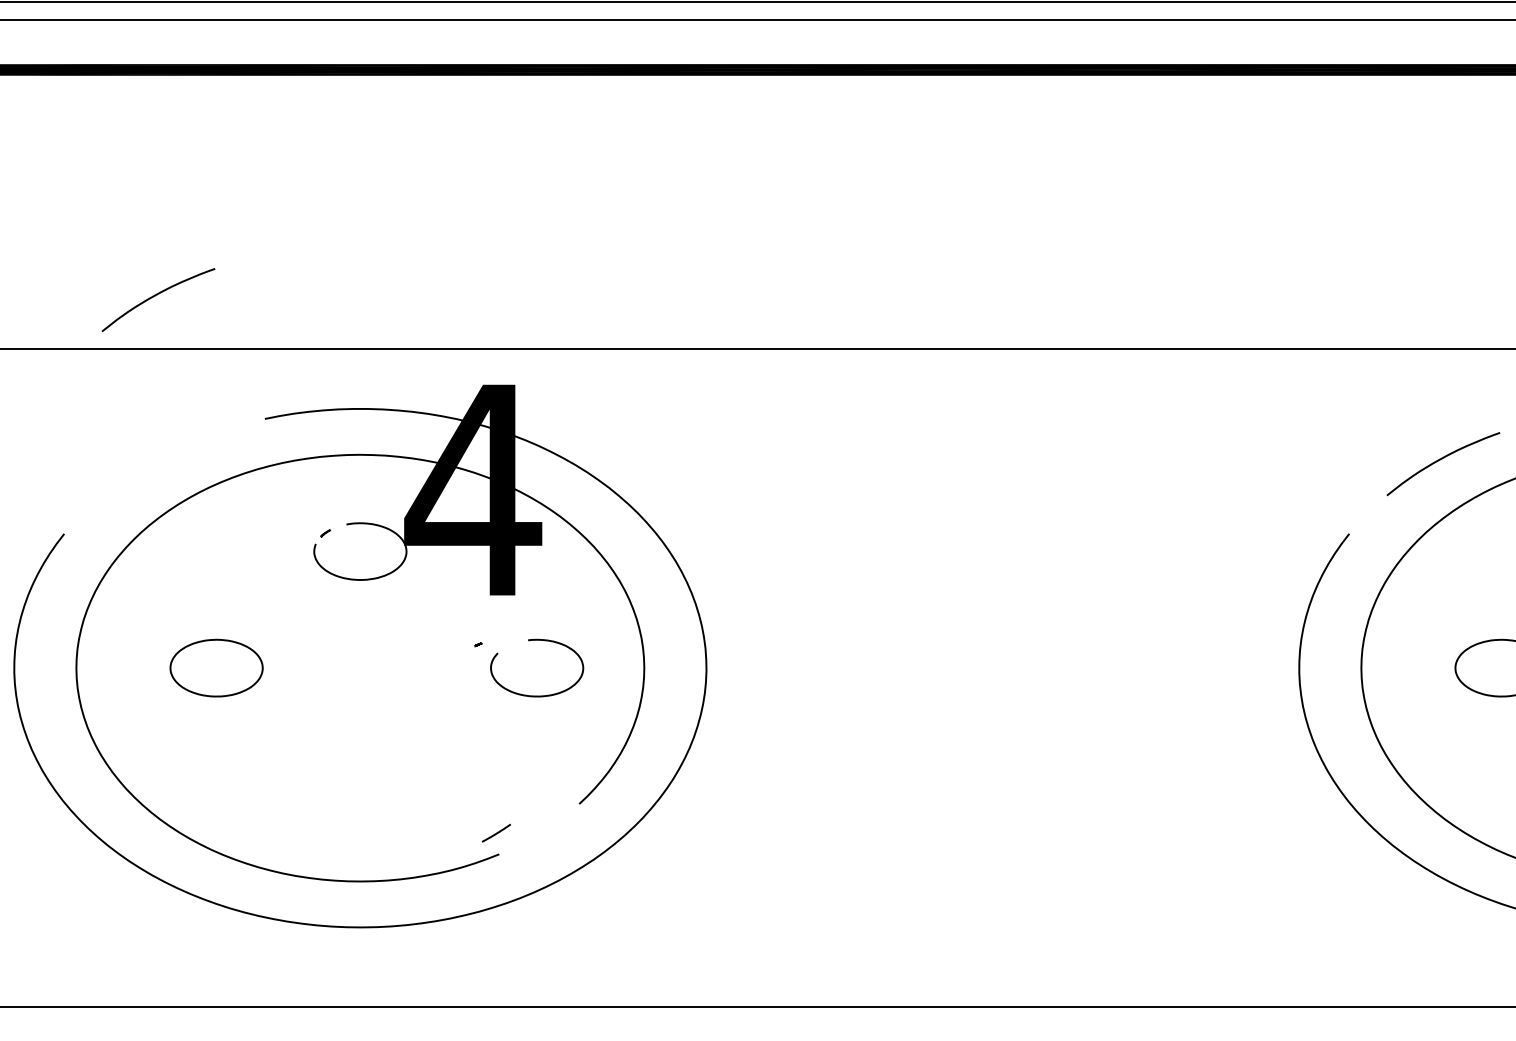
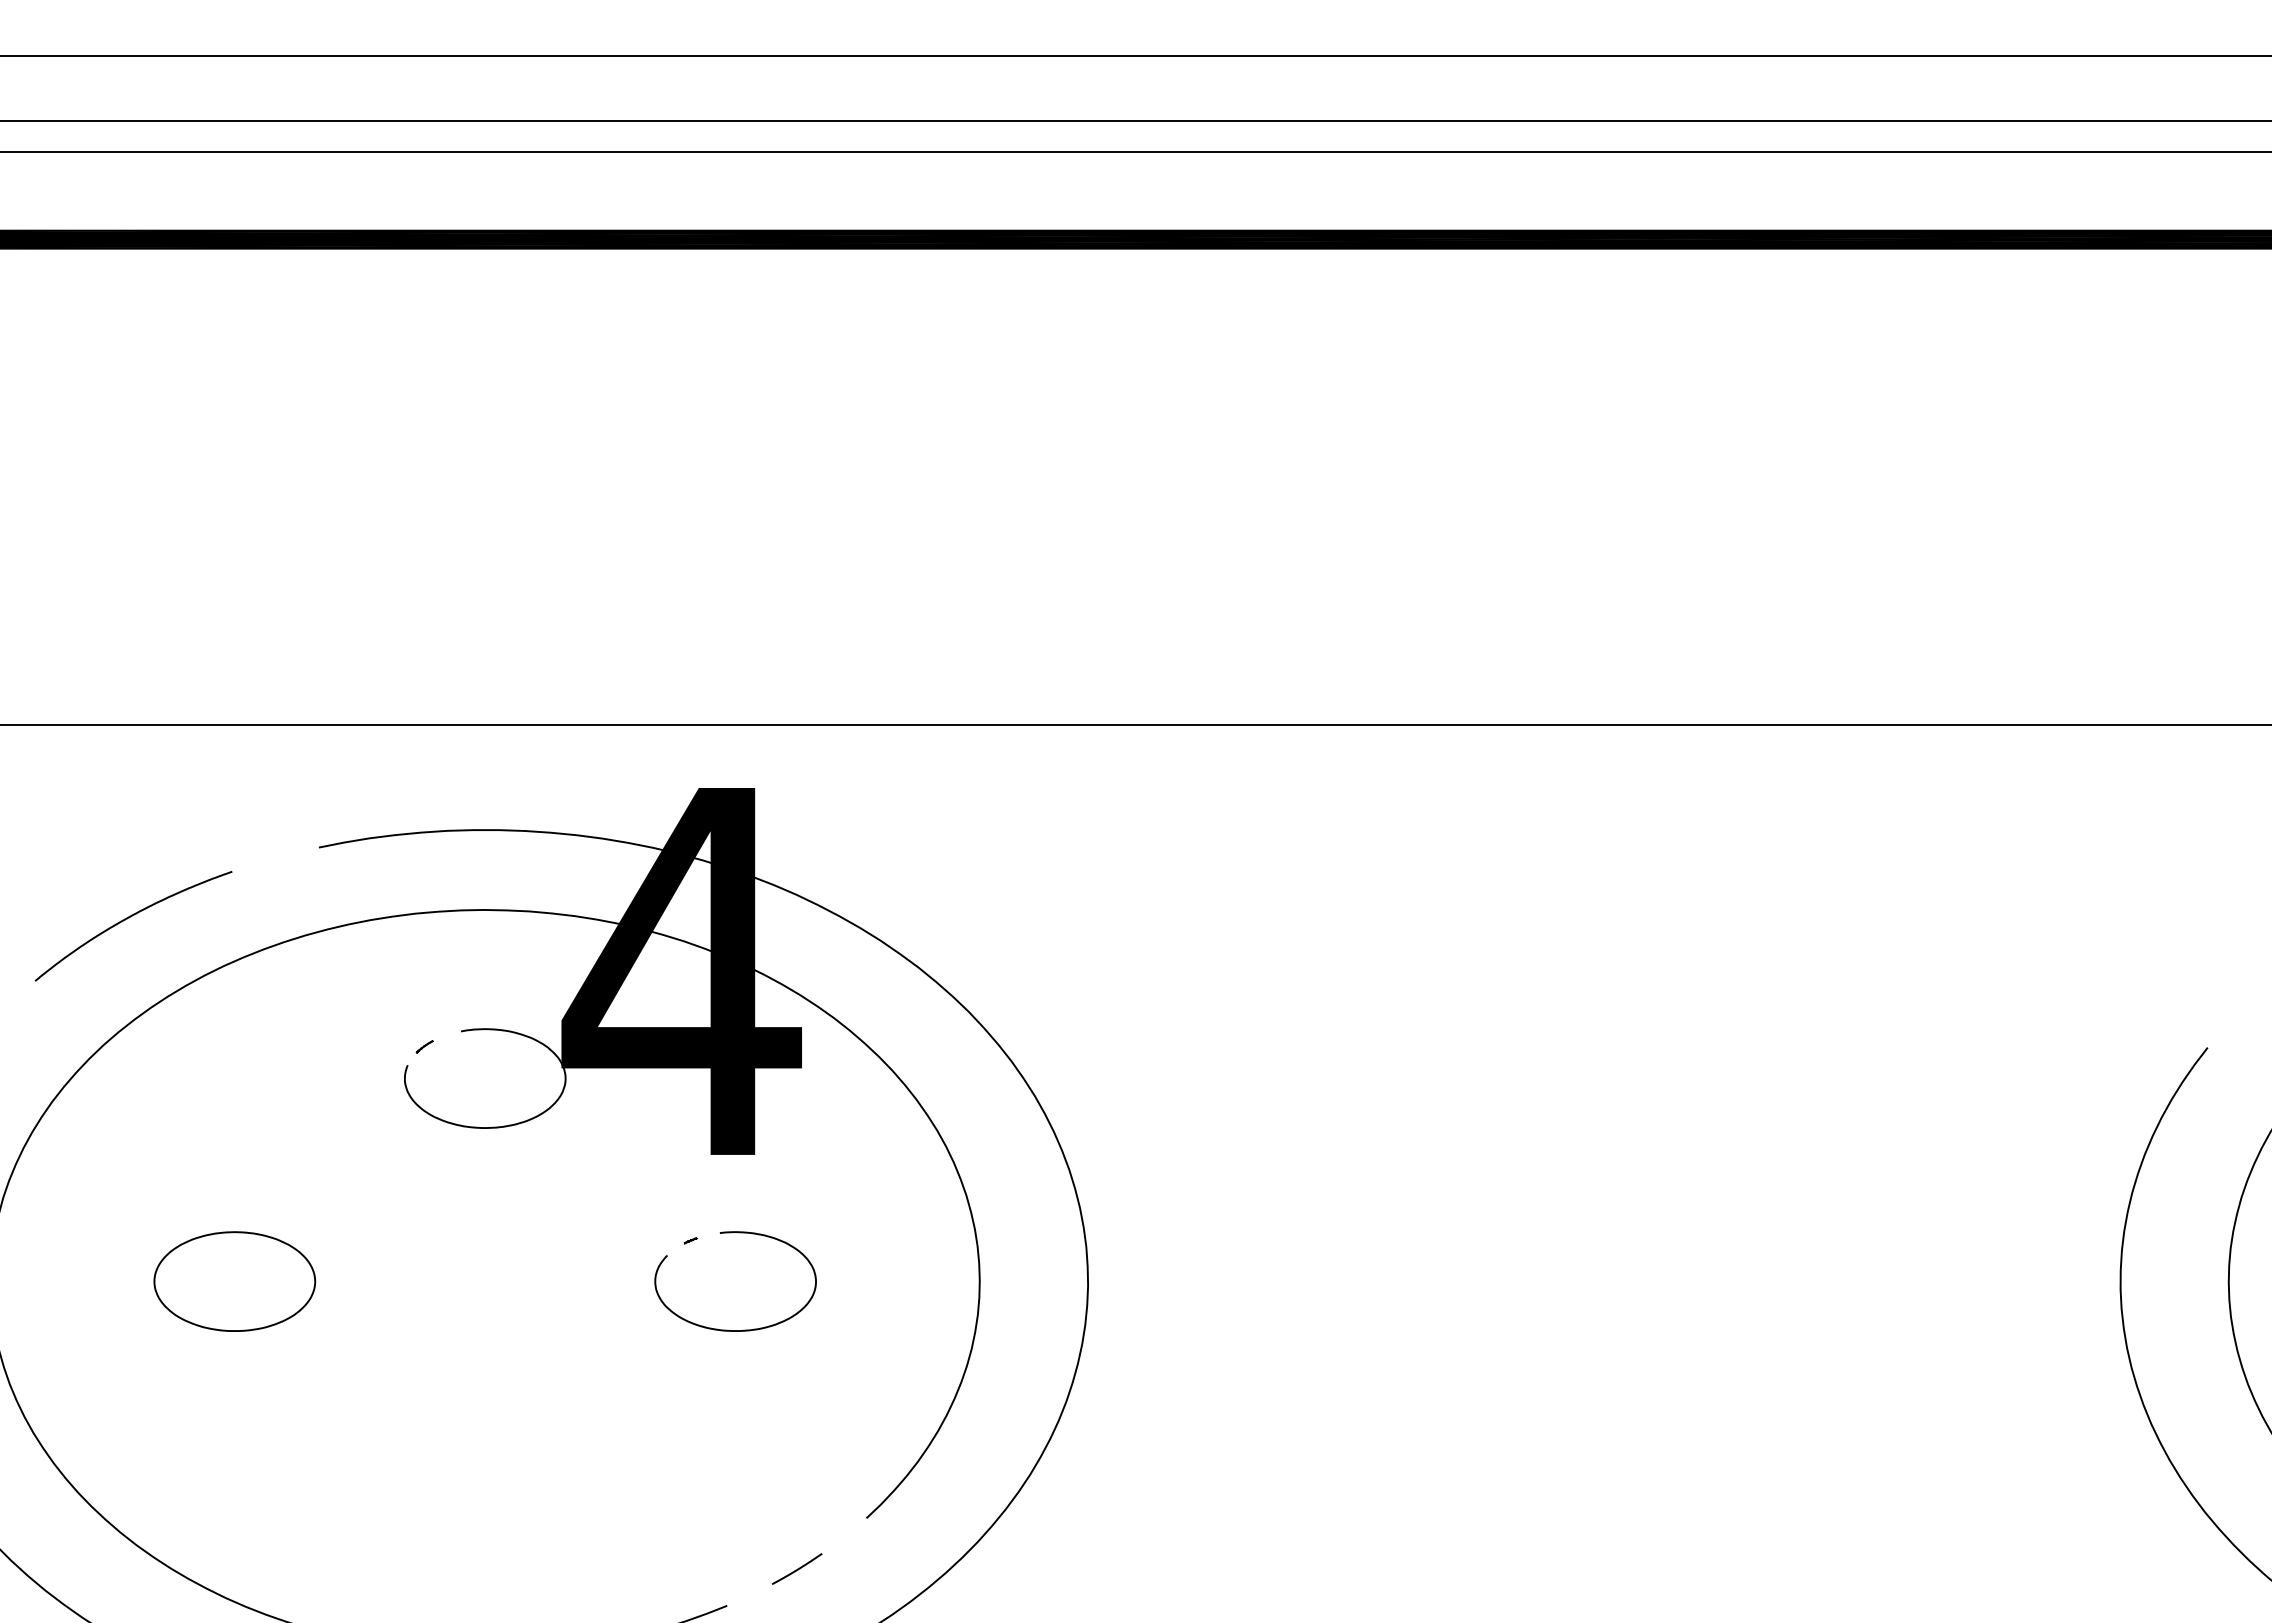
curve: (155, 296) -> (128, 919), moved
curve: (544, 641) -> (748, 1235), moved
line: (496, 832) -> (797, 1567), moved

